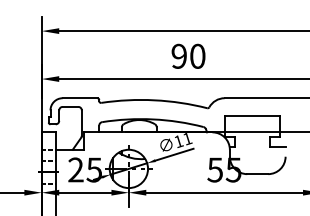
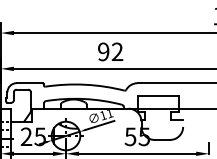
text: (197, 55) -> (117, 51), 90 -> 92

